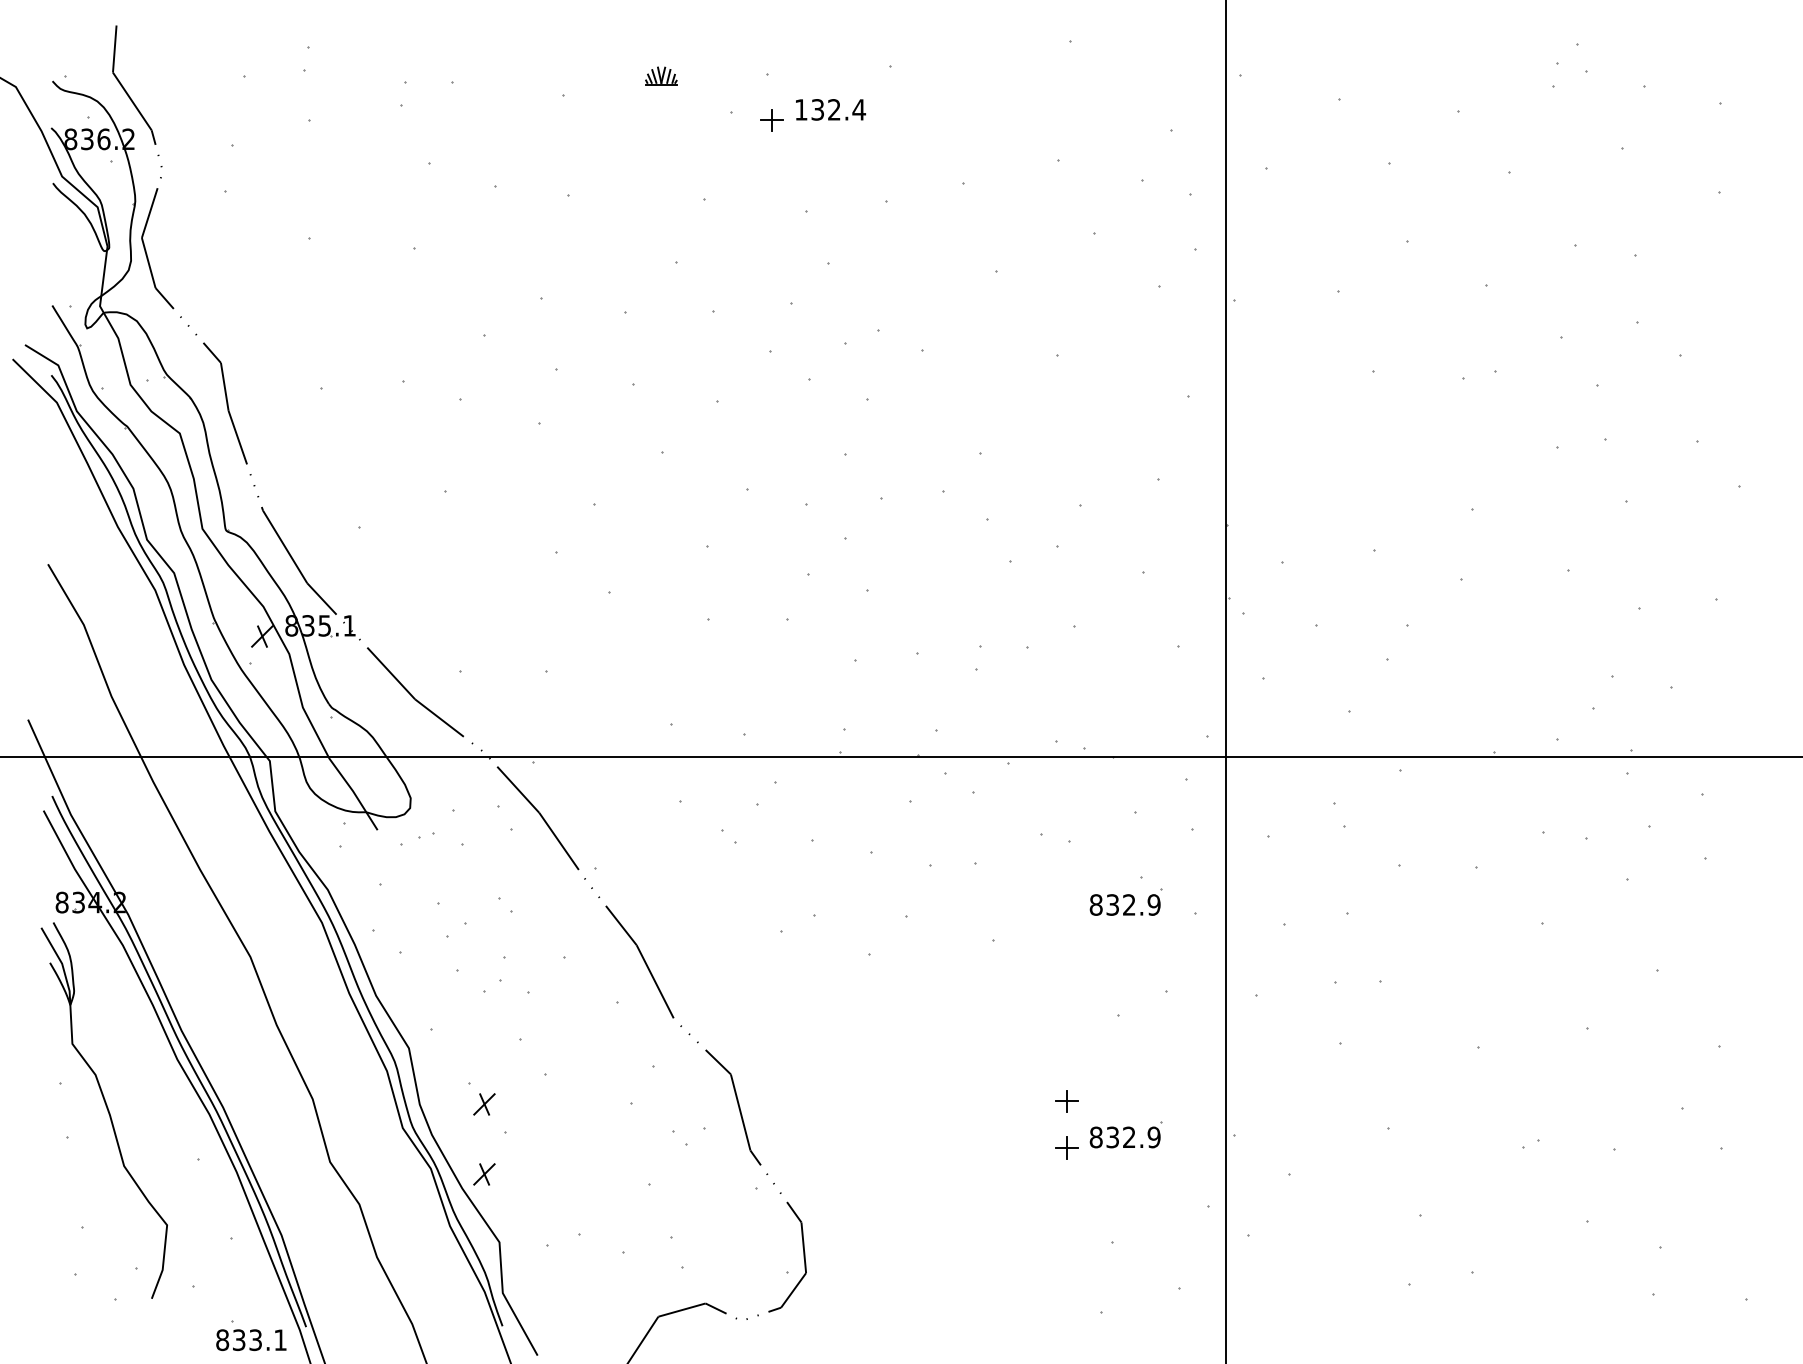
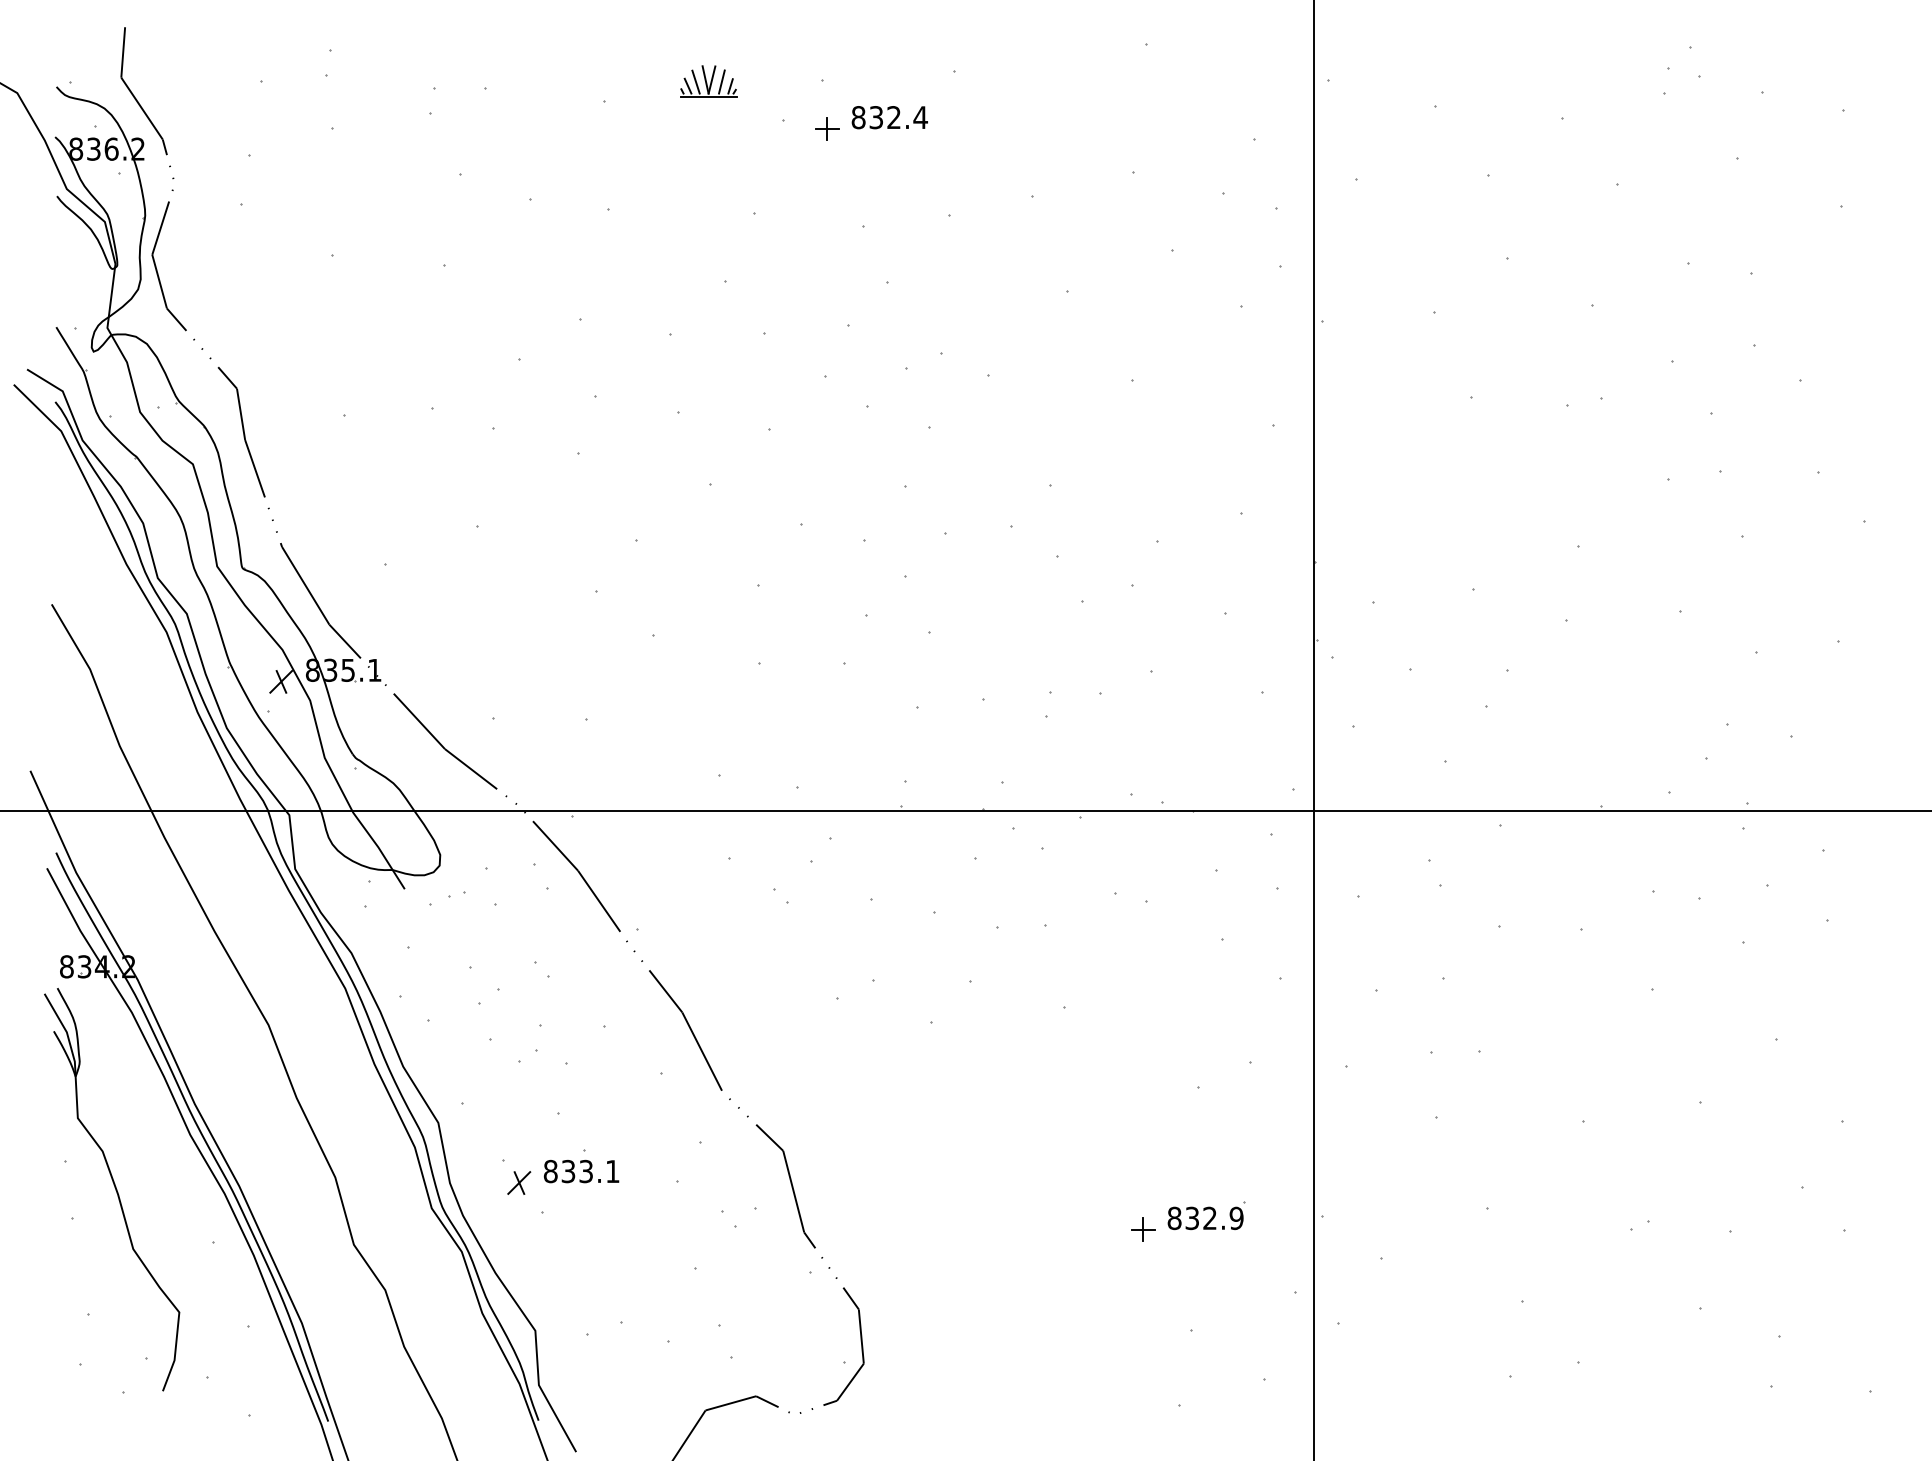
part: (661, 76) -> (708, 81), size x1.67
text: (801, 109) -> (858, 117), 132.4 -> 832.4
part: (1126, 902) -> (1206, 966), removed
part: (1067, 1101) -> (1143, 1179), removed
part: (484, 1173) -> (519, 1257), removed
text: (251, 1340) -> (581, 1171), moved

